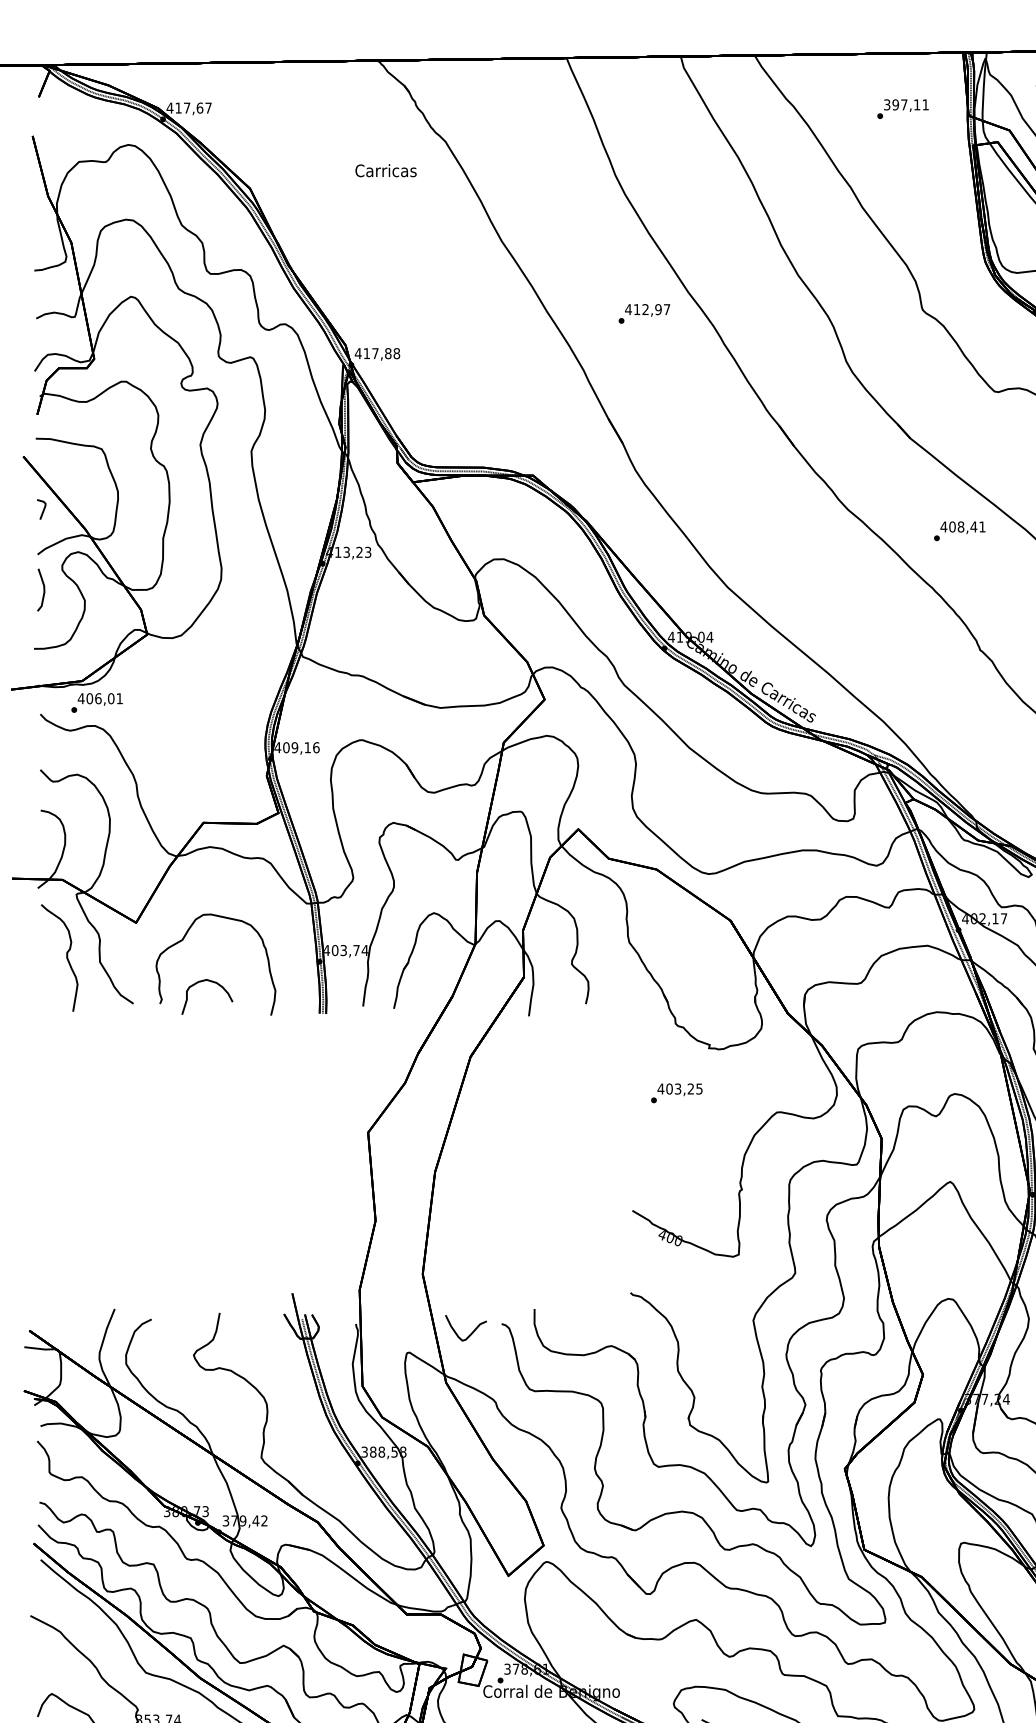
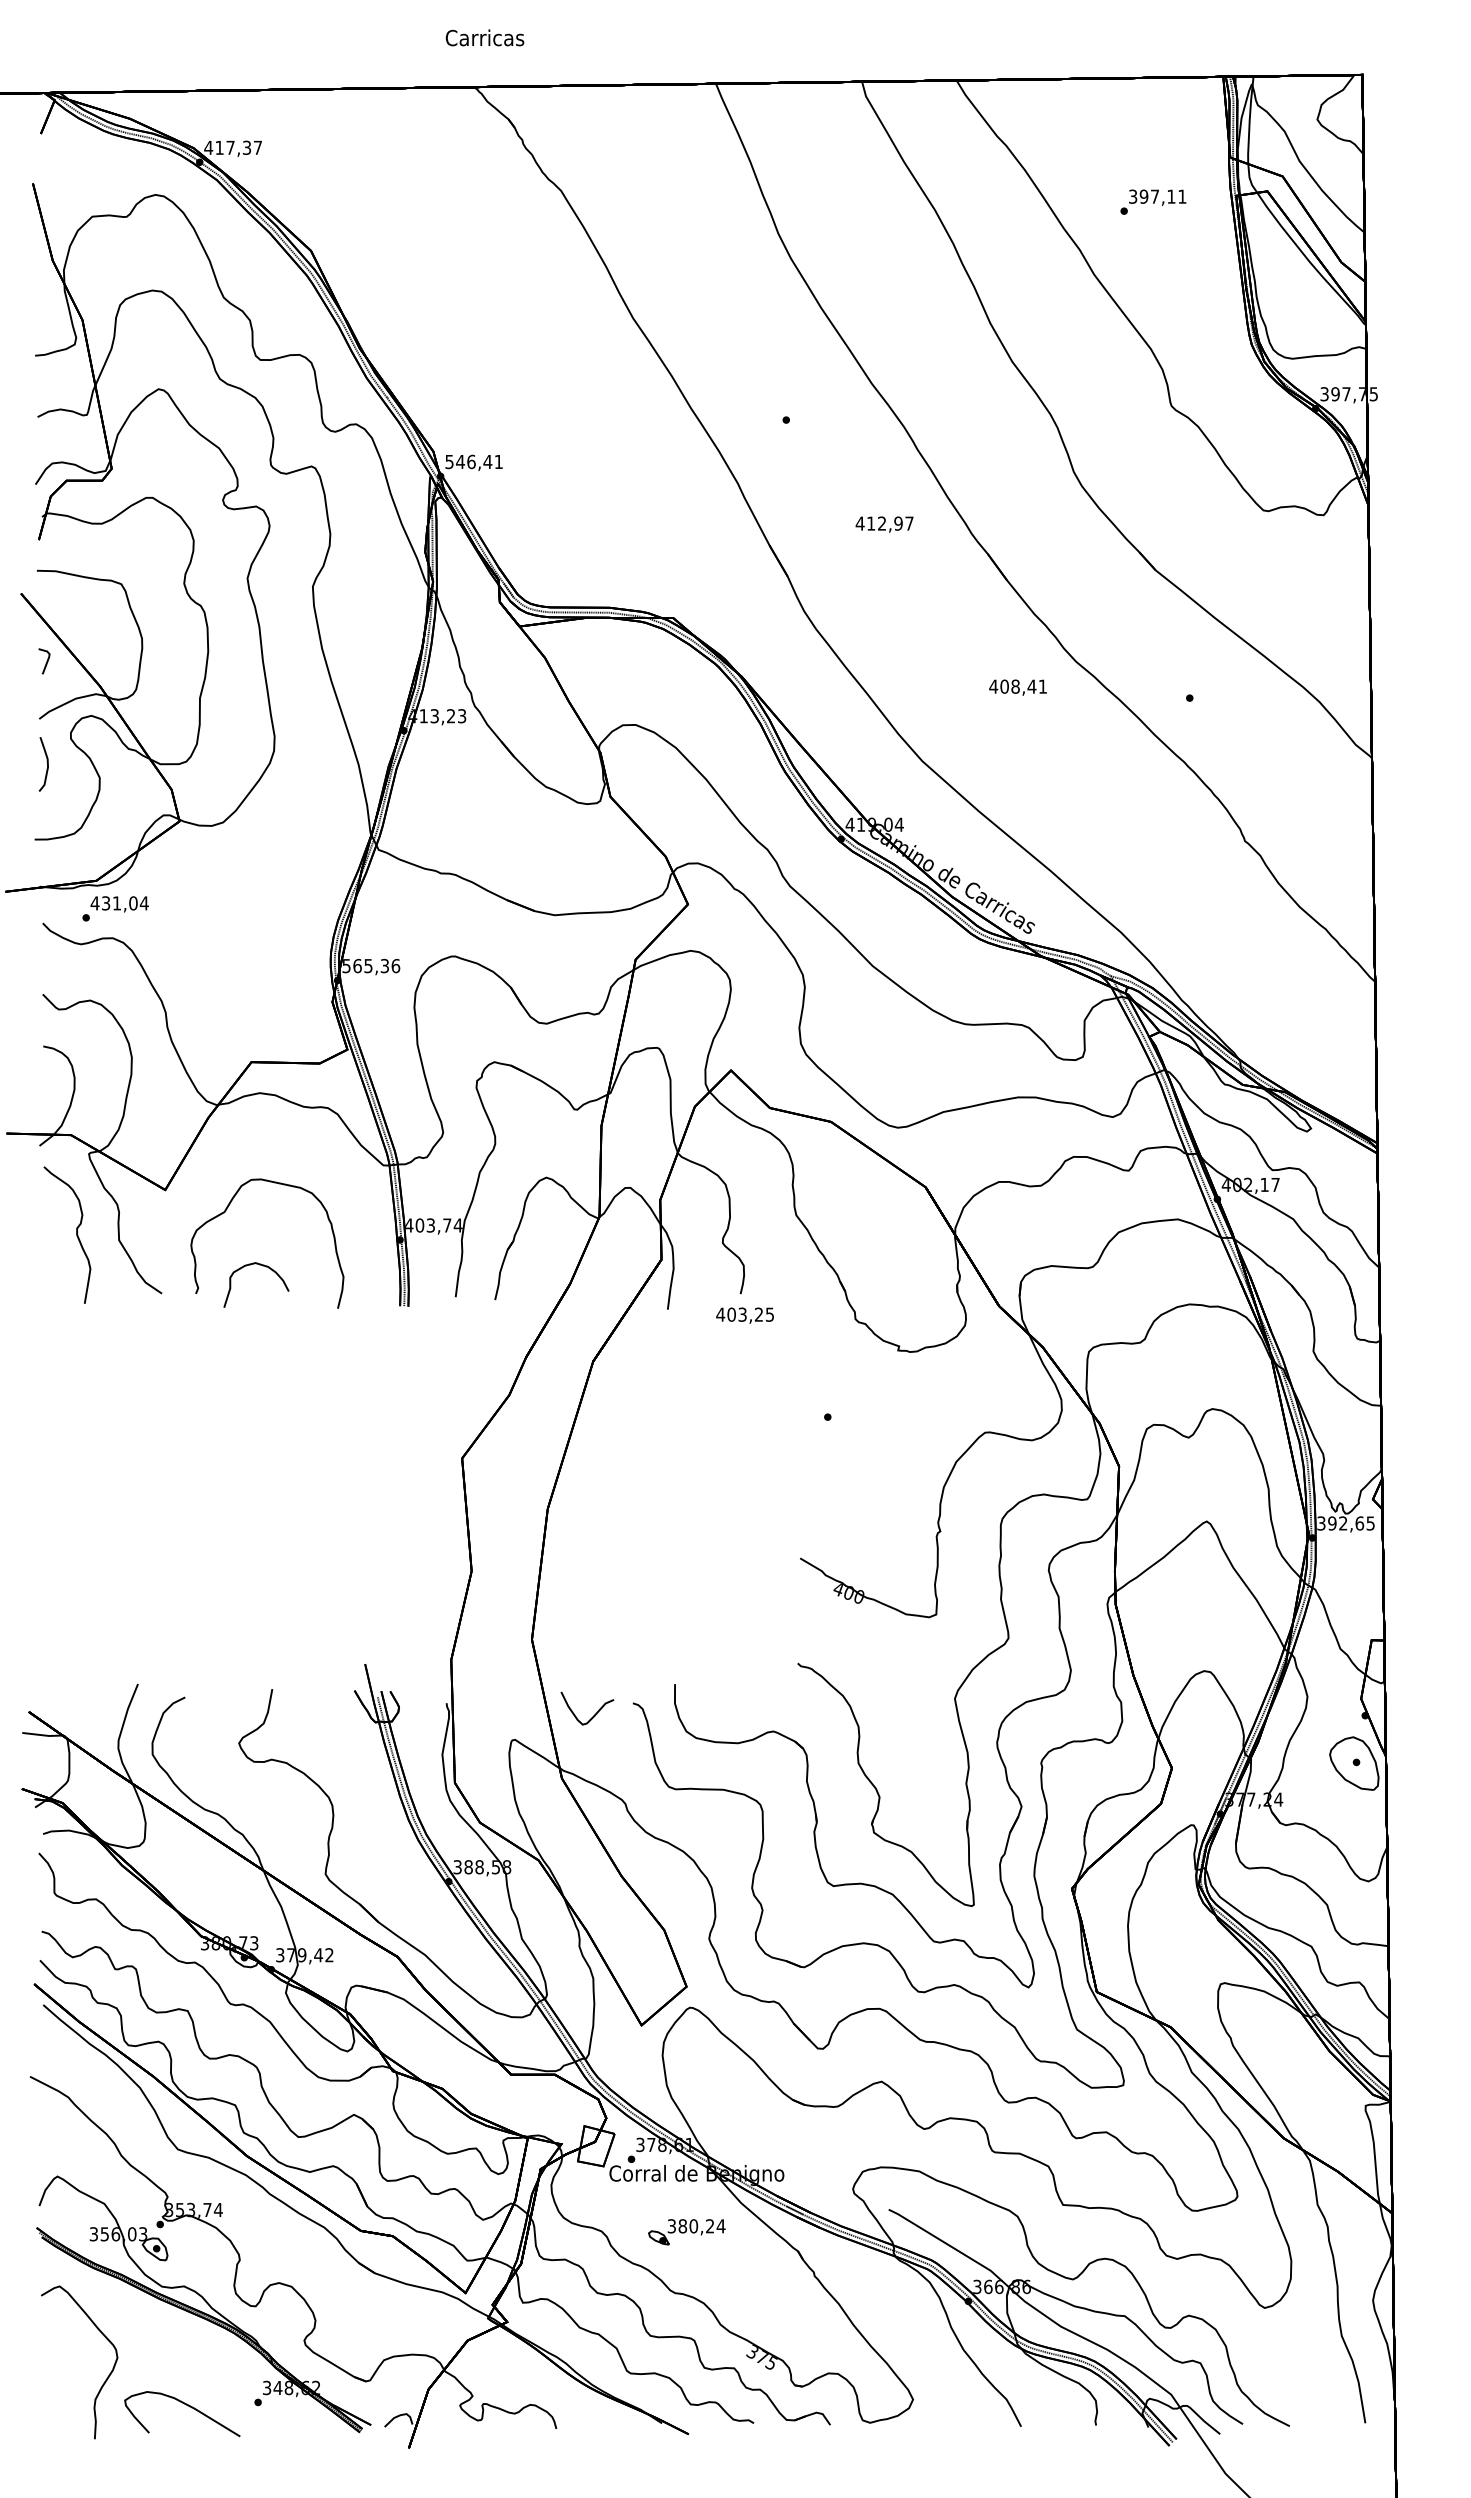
text: (199, 107) -> (246, 147), 417,67 -> 417,37
text: (903, 108) -> (1153, 201), moved
text: (385, 170) -> (484, 37), moved
text: (647, 310) -> (884, 524), moved
text: (377, 353) -> (474, 461), 417,88 -> 546,41
text: (962, 527) -> (1017, 687), moved
text: (104, 698) -> (124, 903), 406,01 -> 431,04
text: (292, 747) -> (365, 965), 409,16 -> 565,36
text: (679, 1089) -> (744, 1315), moved

